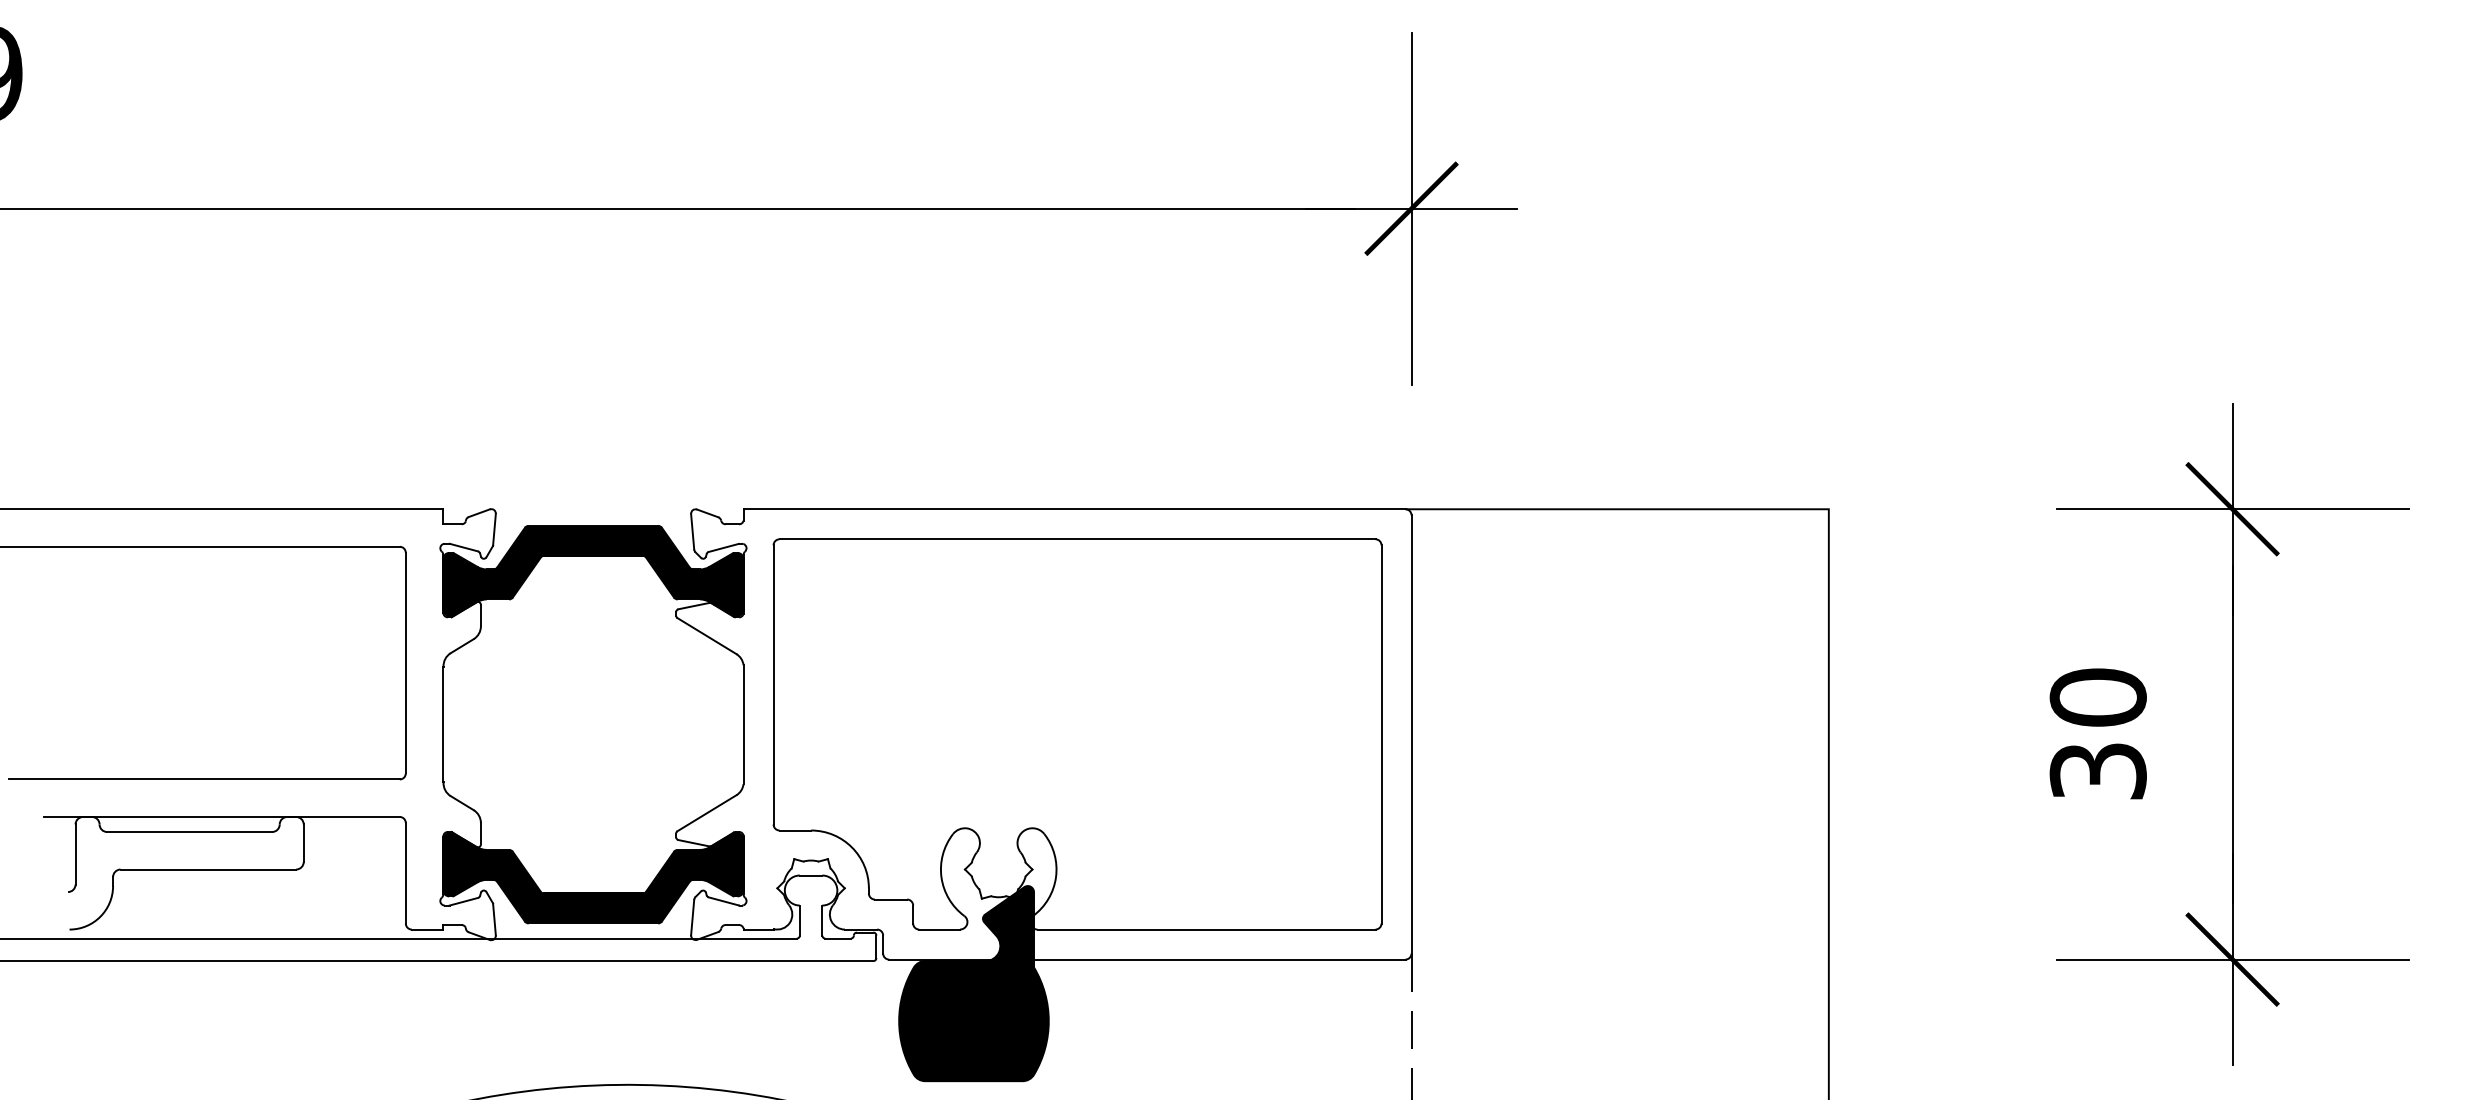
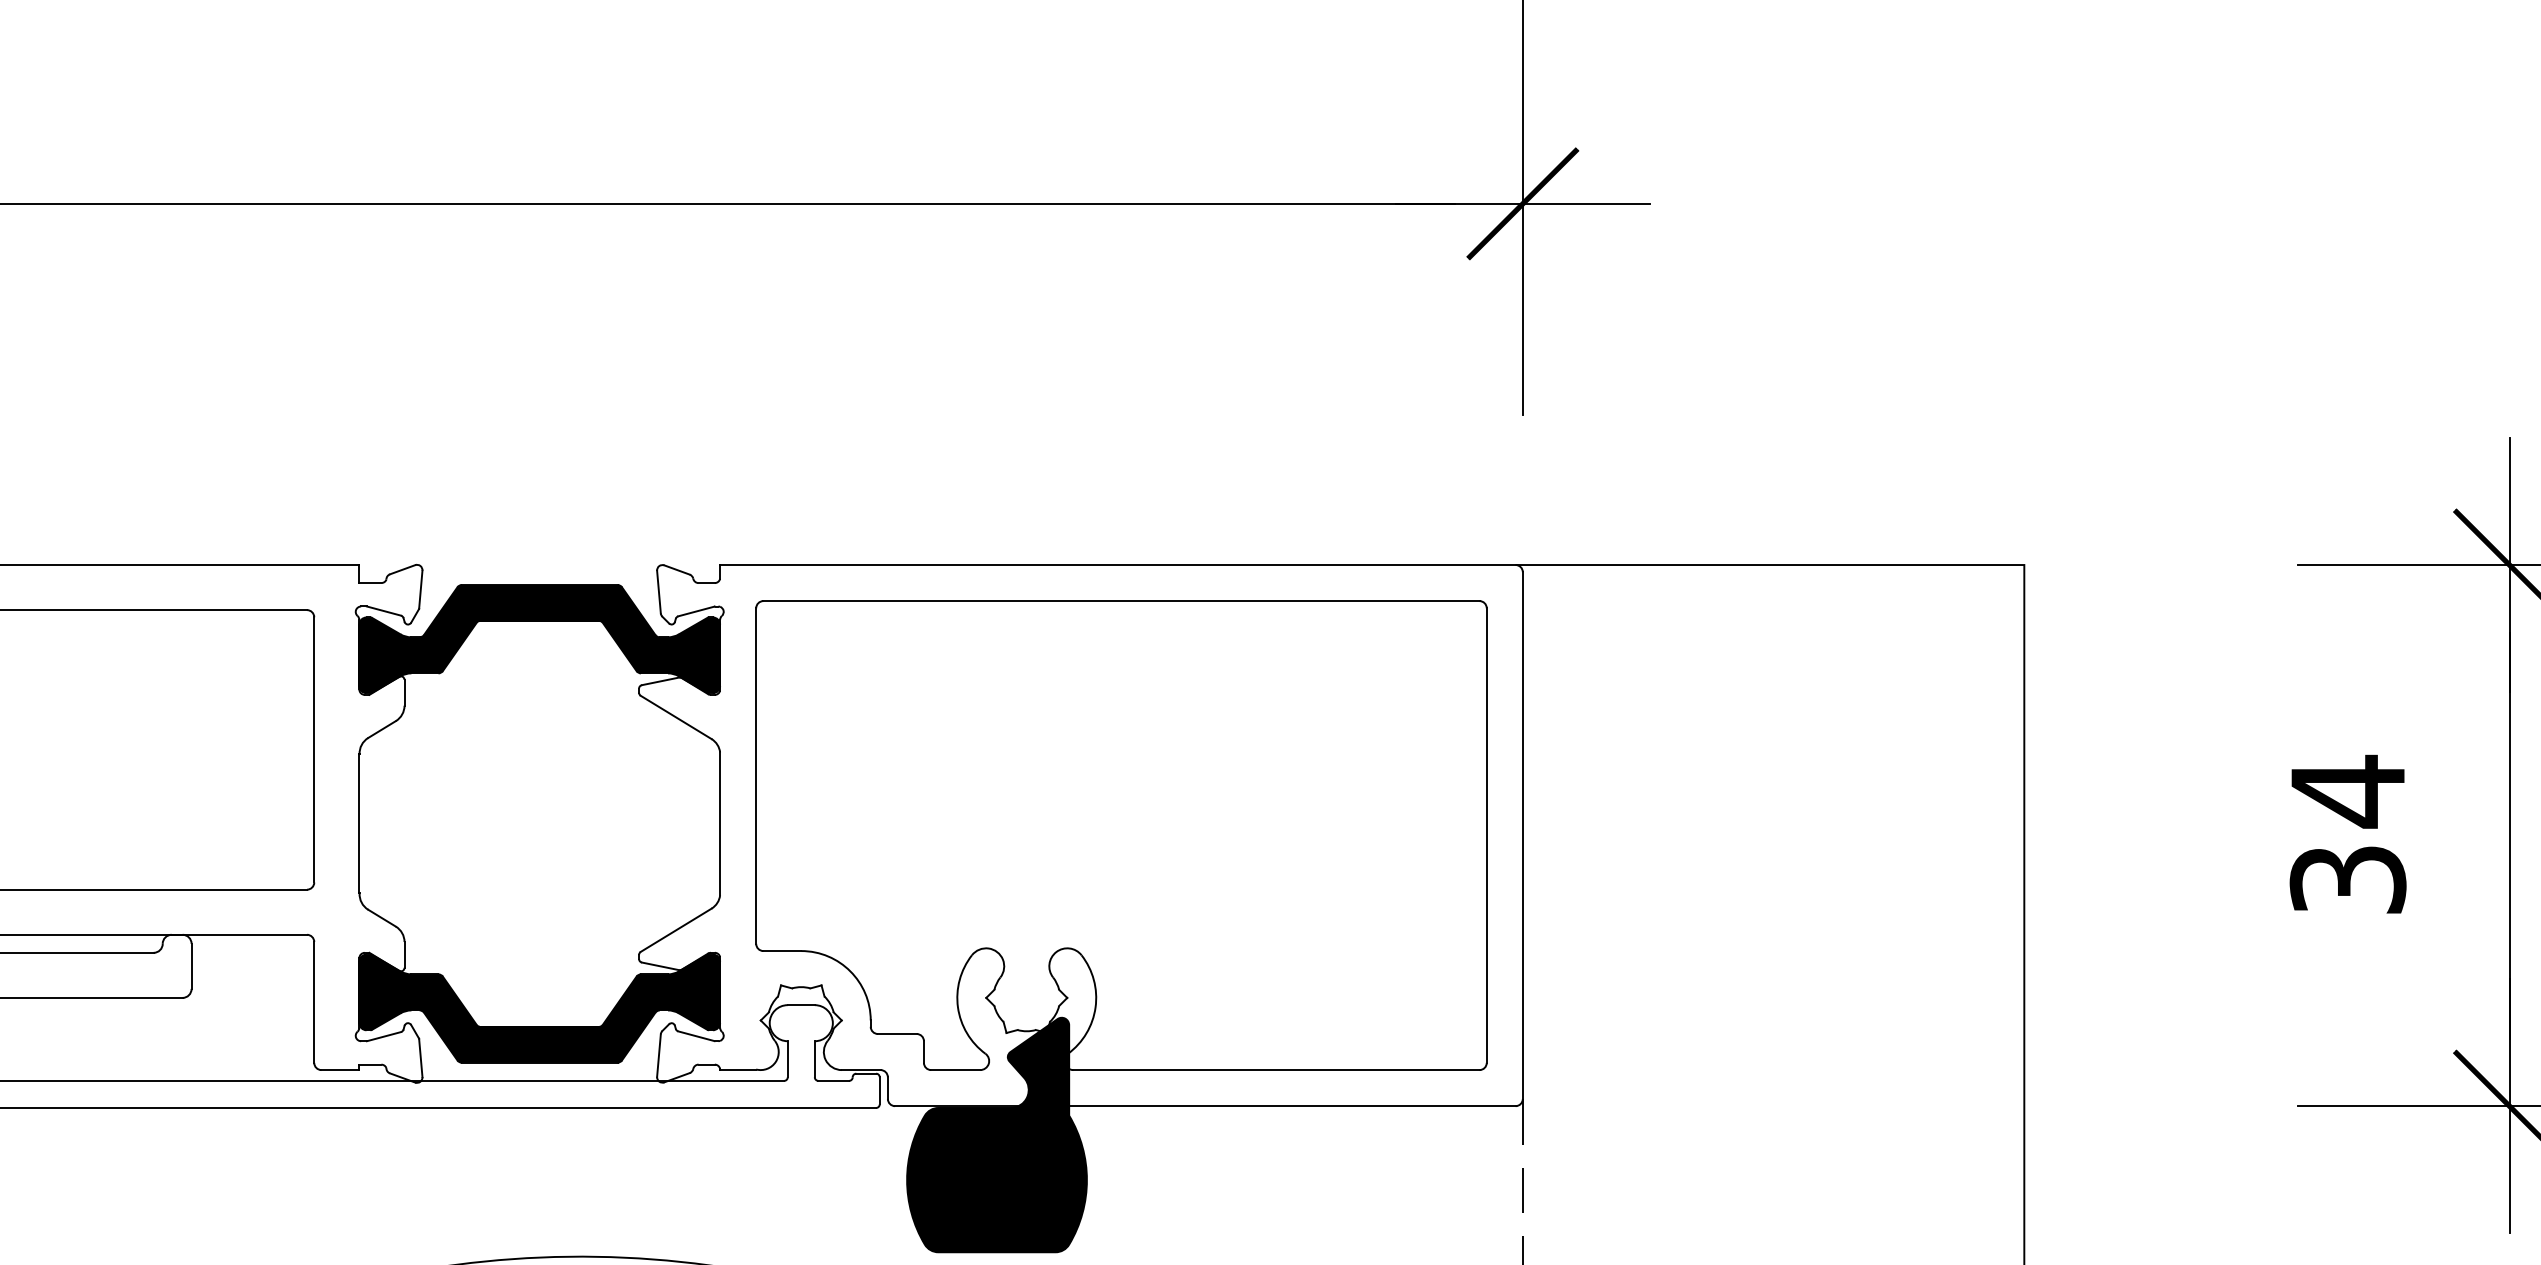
text: (2097, 697) -> (2347, 791), 30 -> 34

